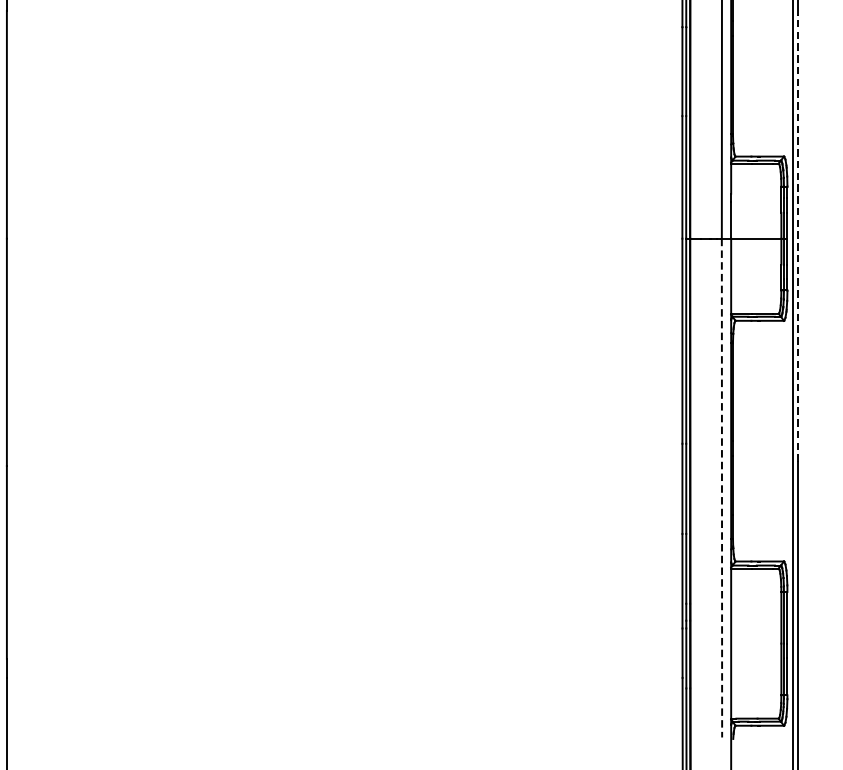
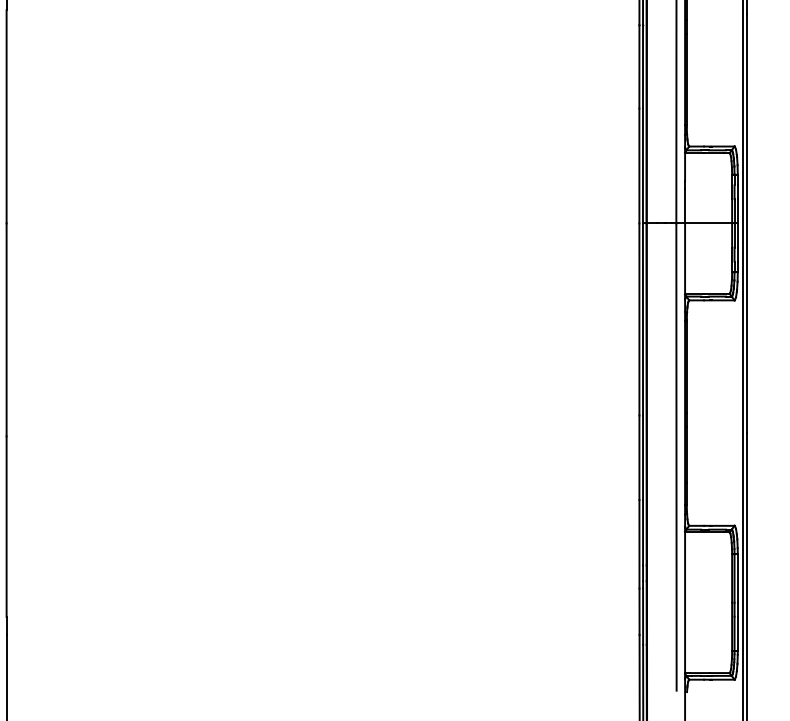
line: (797, 237) -> (747, 222), dashed -> solid
line: (722, 488) -> (676, 457), dashed -> solid

